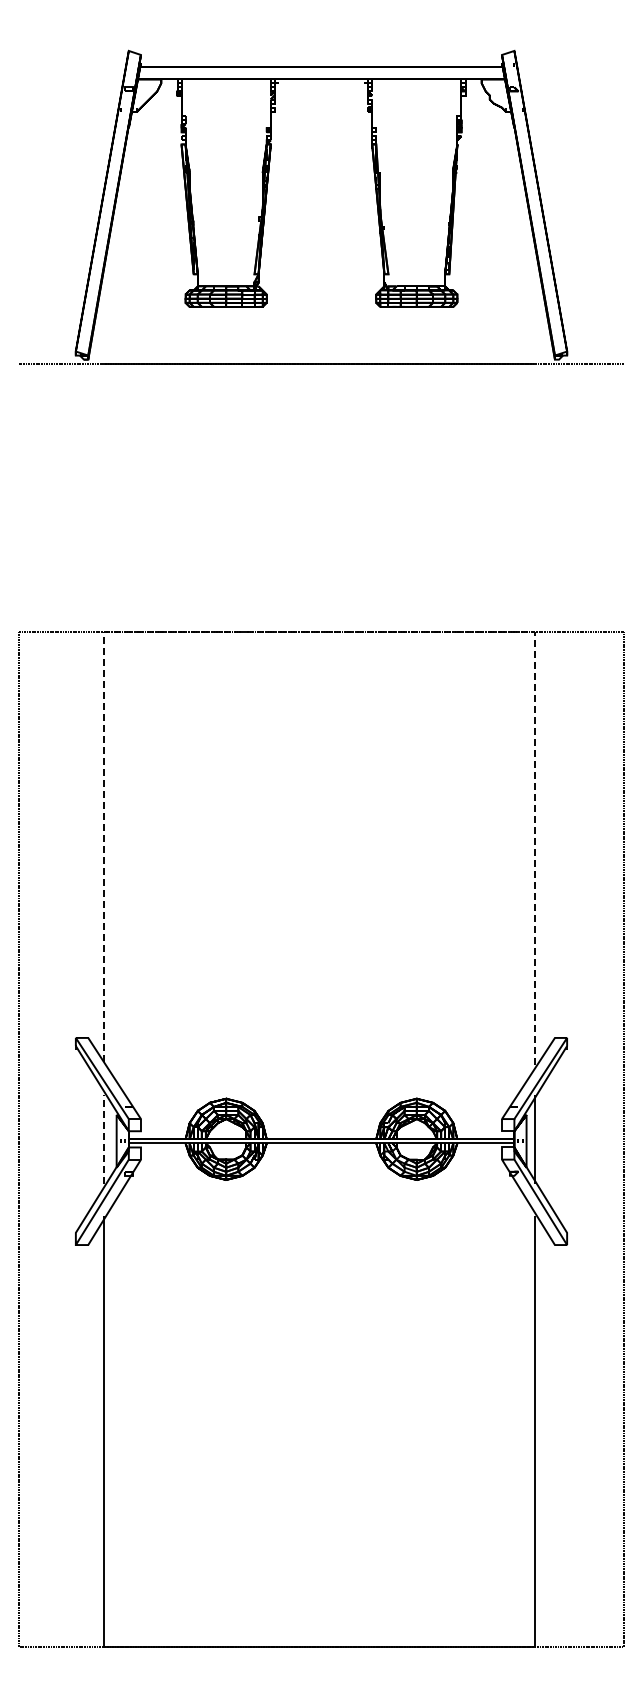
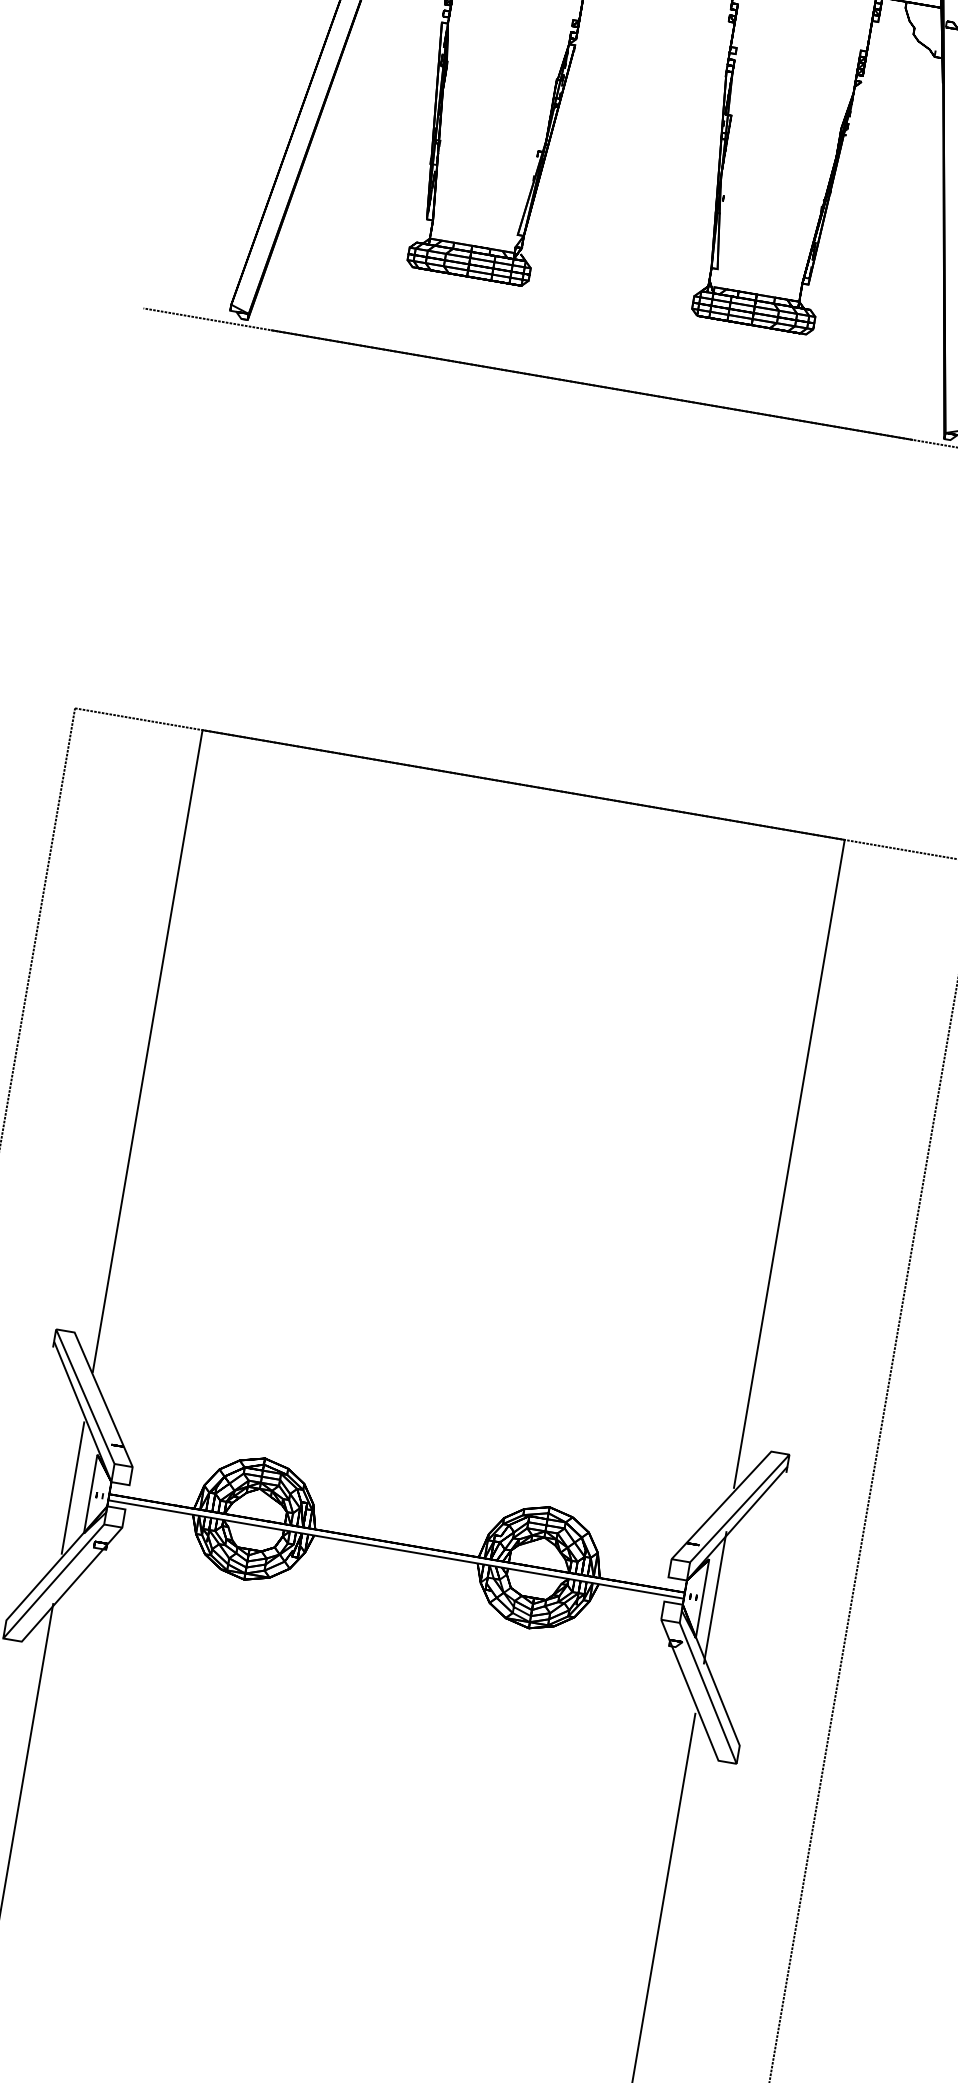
line: (322, 631) -> (528, 785), dashed -> solid
line: (104, 1139) -> (73, 1488), dashed -> solid

